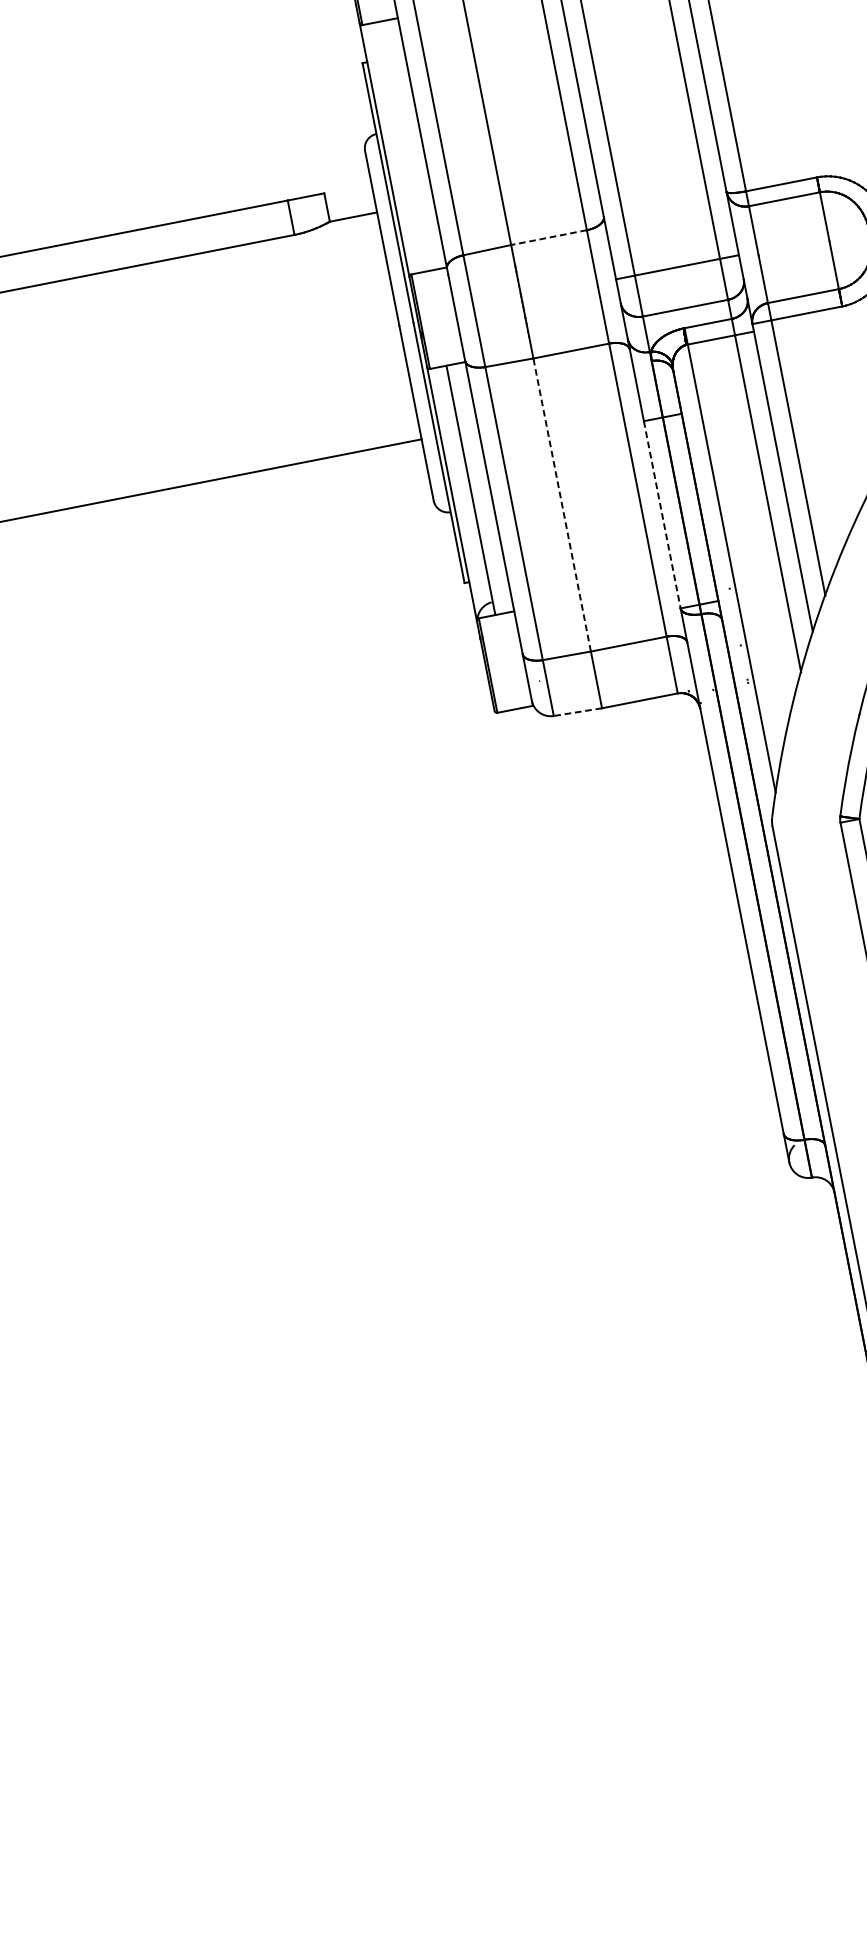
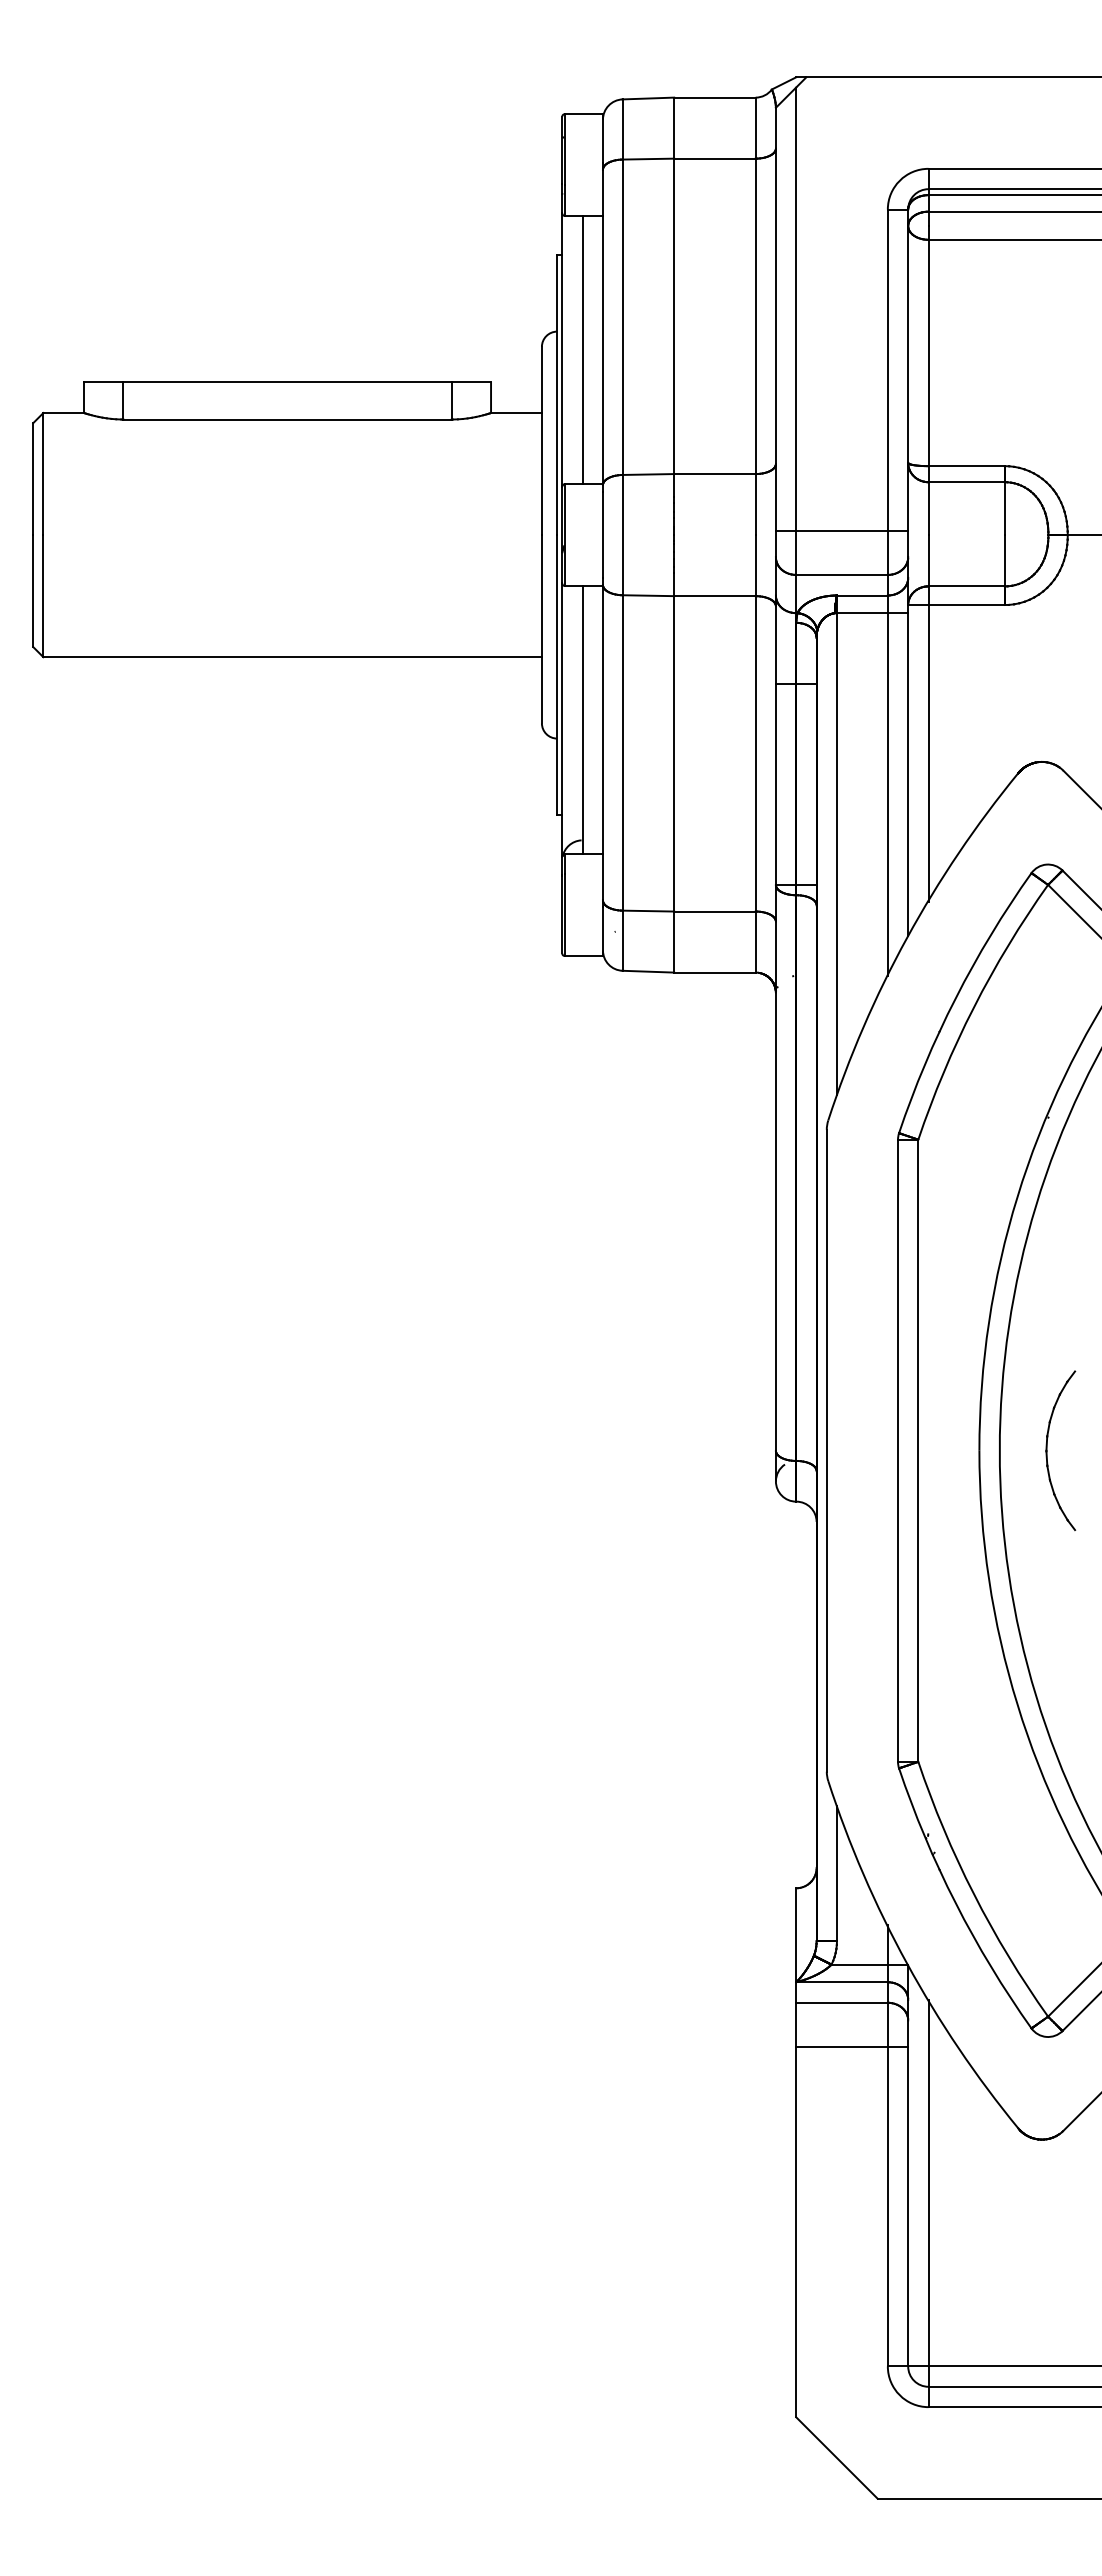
line: (403, 146) -> (582, 349), added
line: (548, 238) -> (714, 474), dashed -> solid
line: (562, 504) -> (674, 753), dashed -> solid
line: (661, 515) -> (775, 784), dashed -> solid
line: (577, 711) -> (648, 971), dashed -> solid

